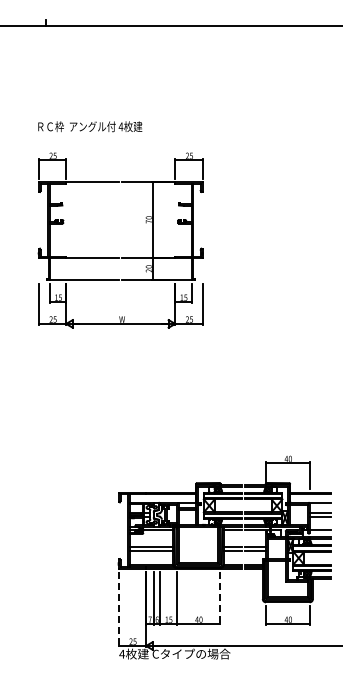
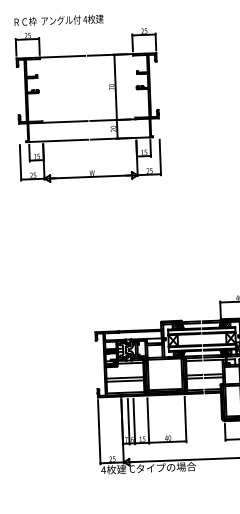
part: (119, 257) -> (87, 120), moved
line: (220, 598) -> (185, 419), dashed -> solid
line: (118, 610) -> (99, 432), dashed -> solid

